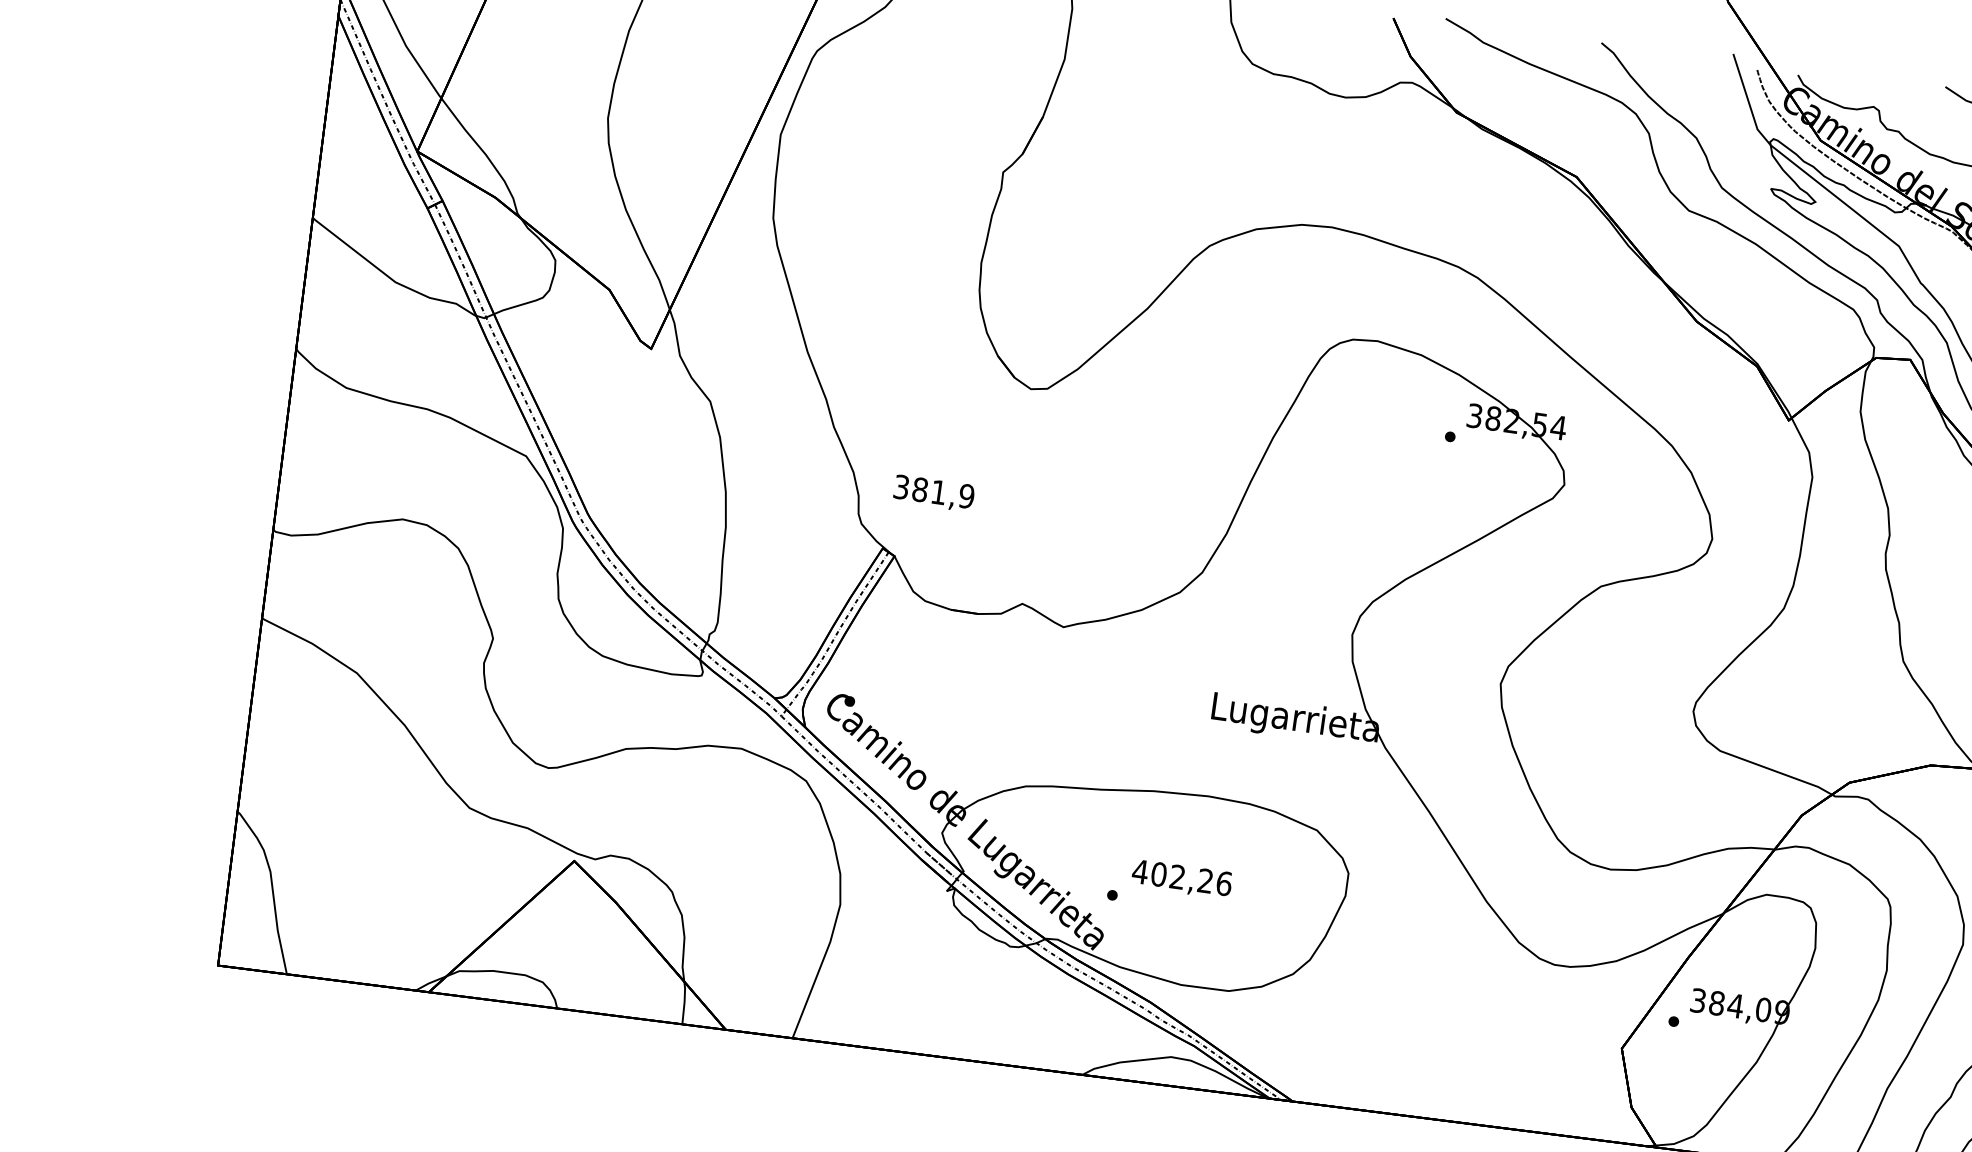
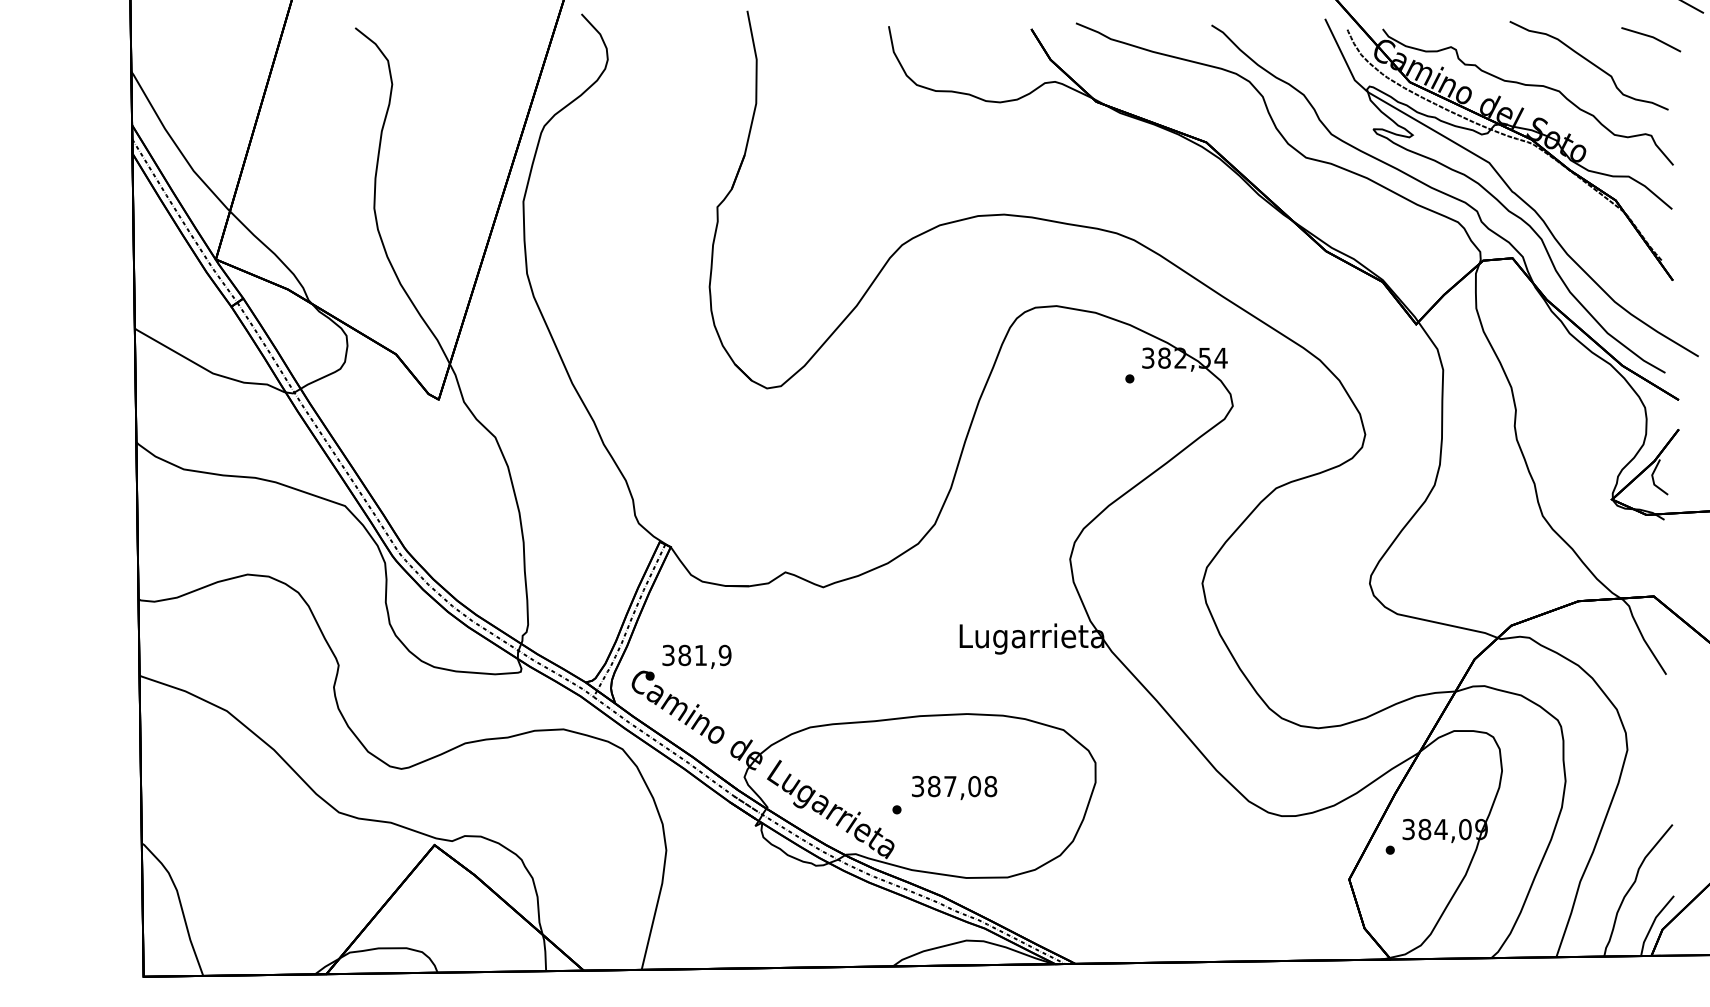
text: (933, 492) -> (696, 656), moved
text: (1182, 877) -> (954, 786), 402,26 -> 387,08

